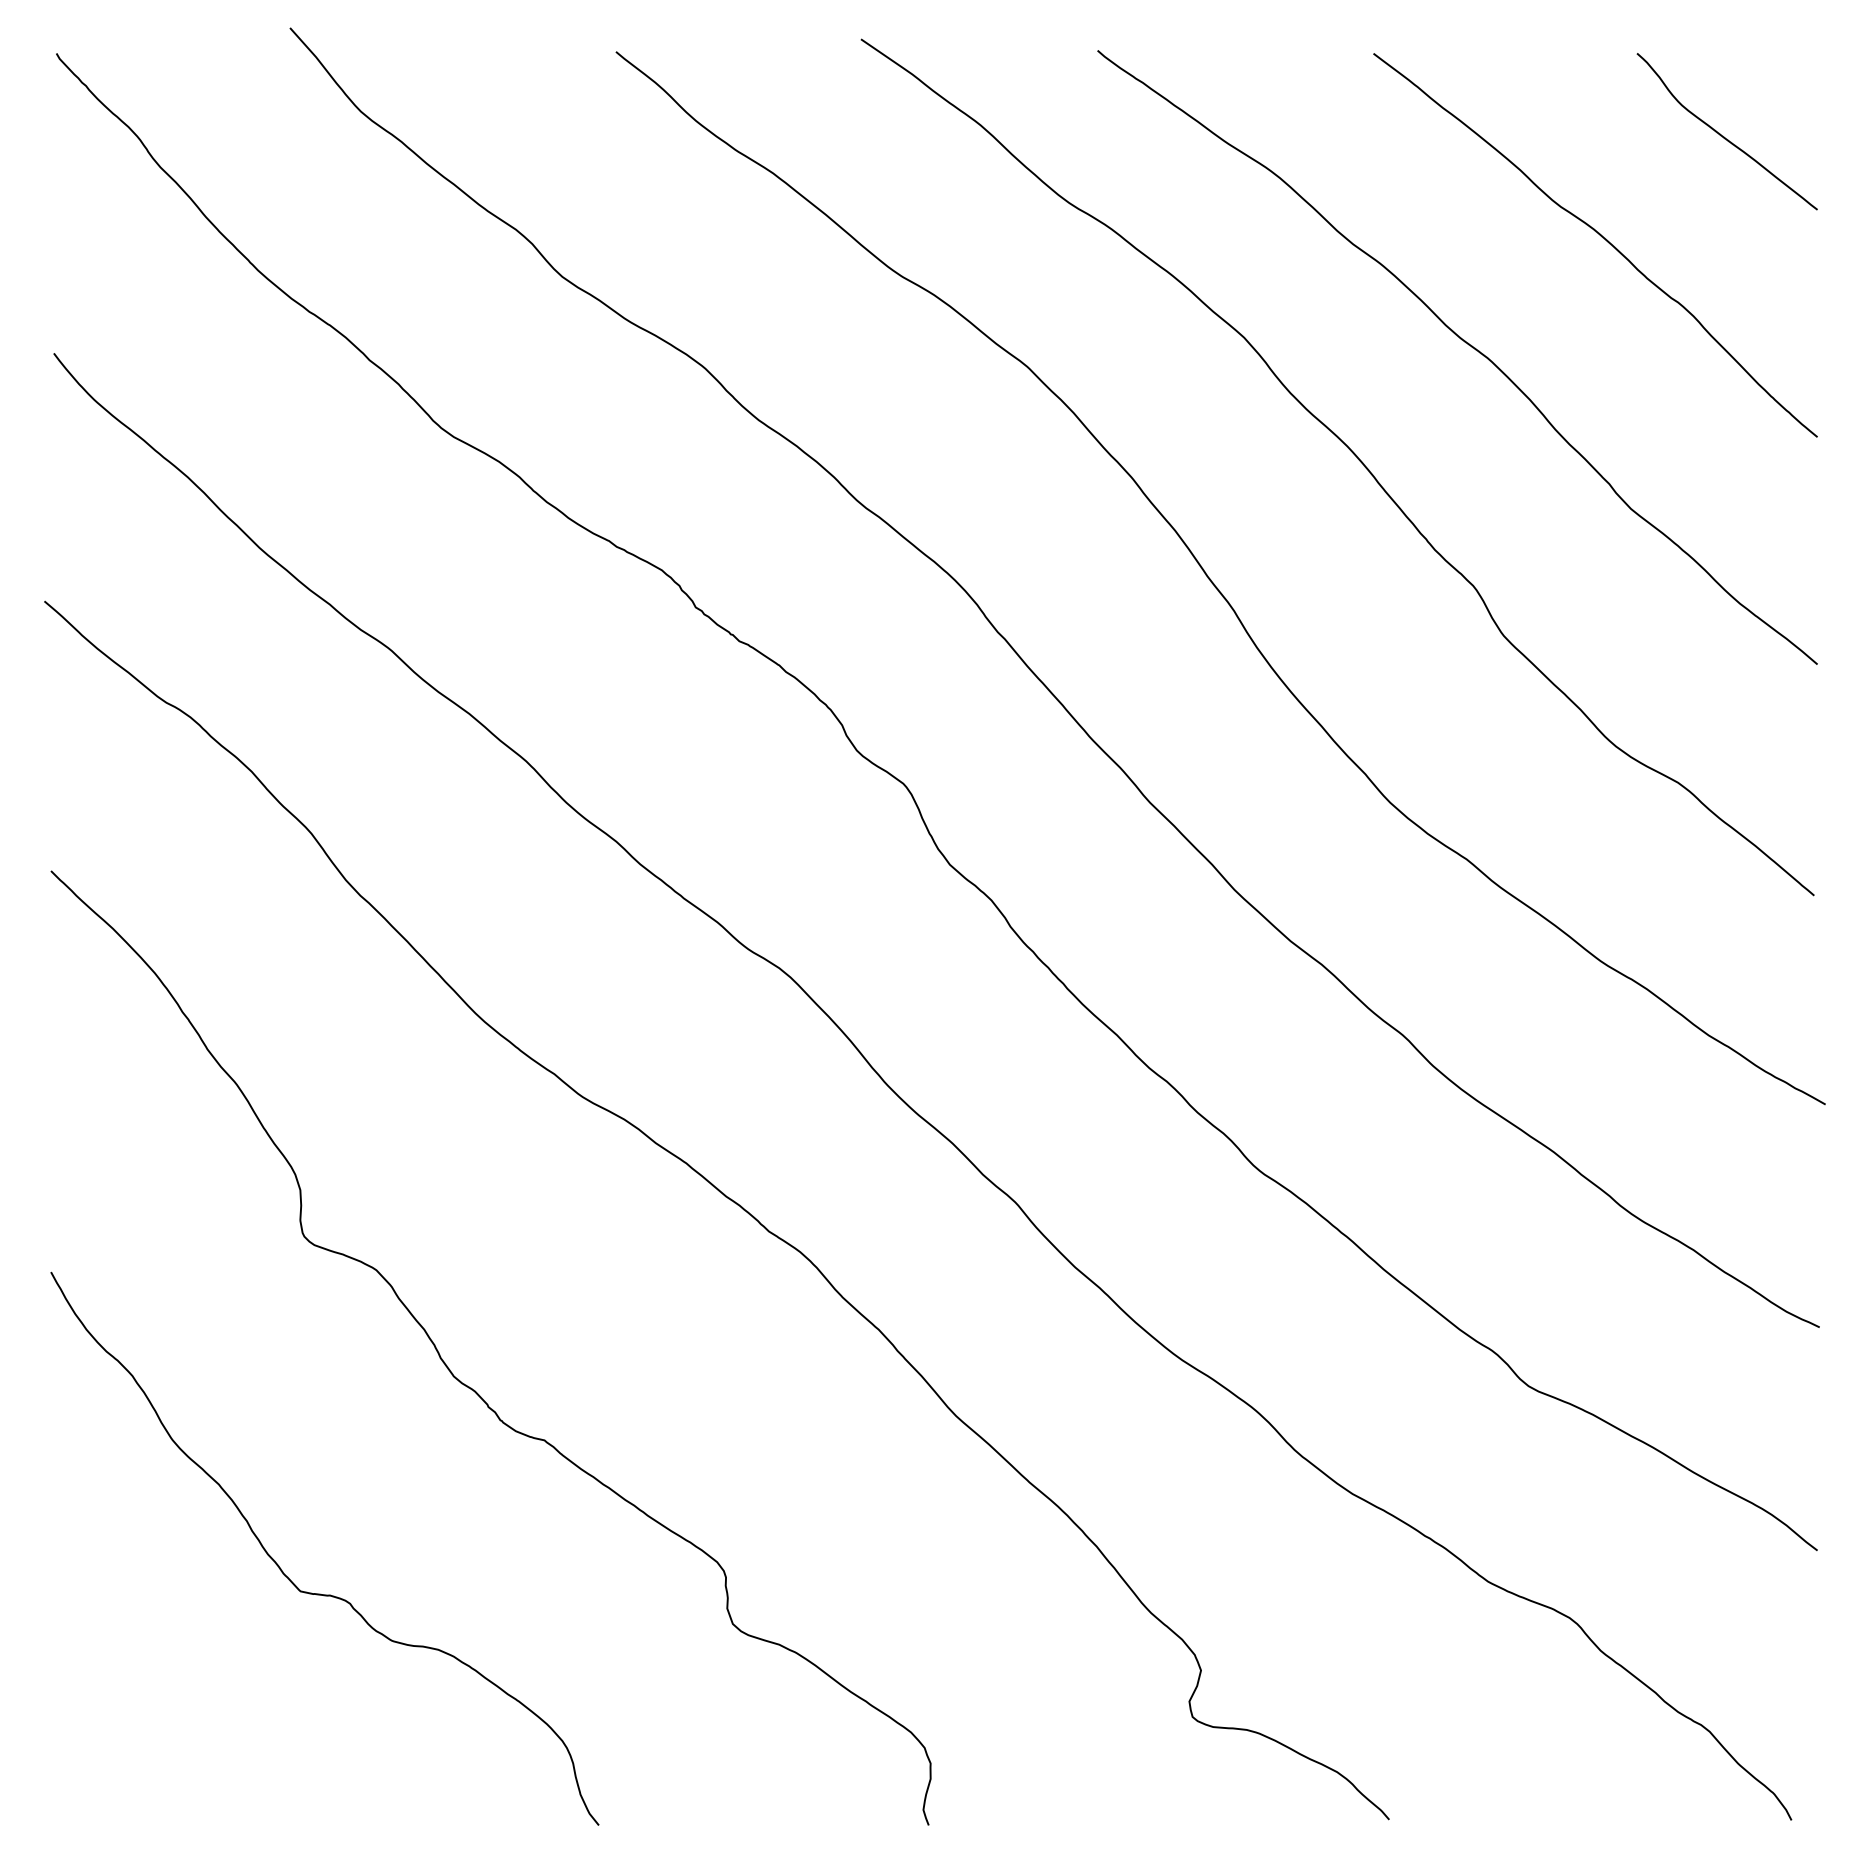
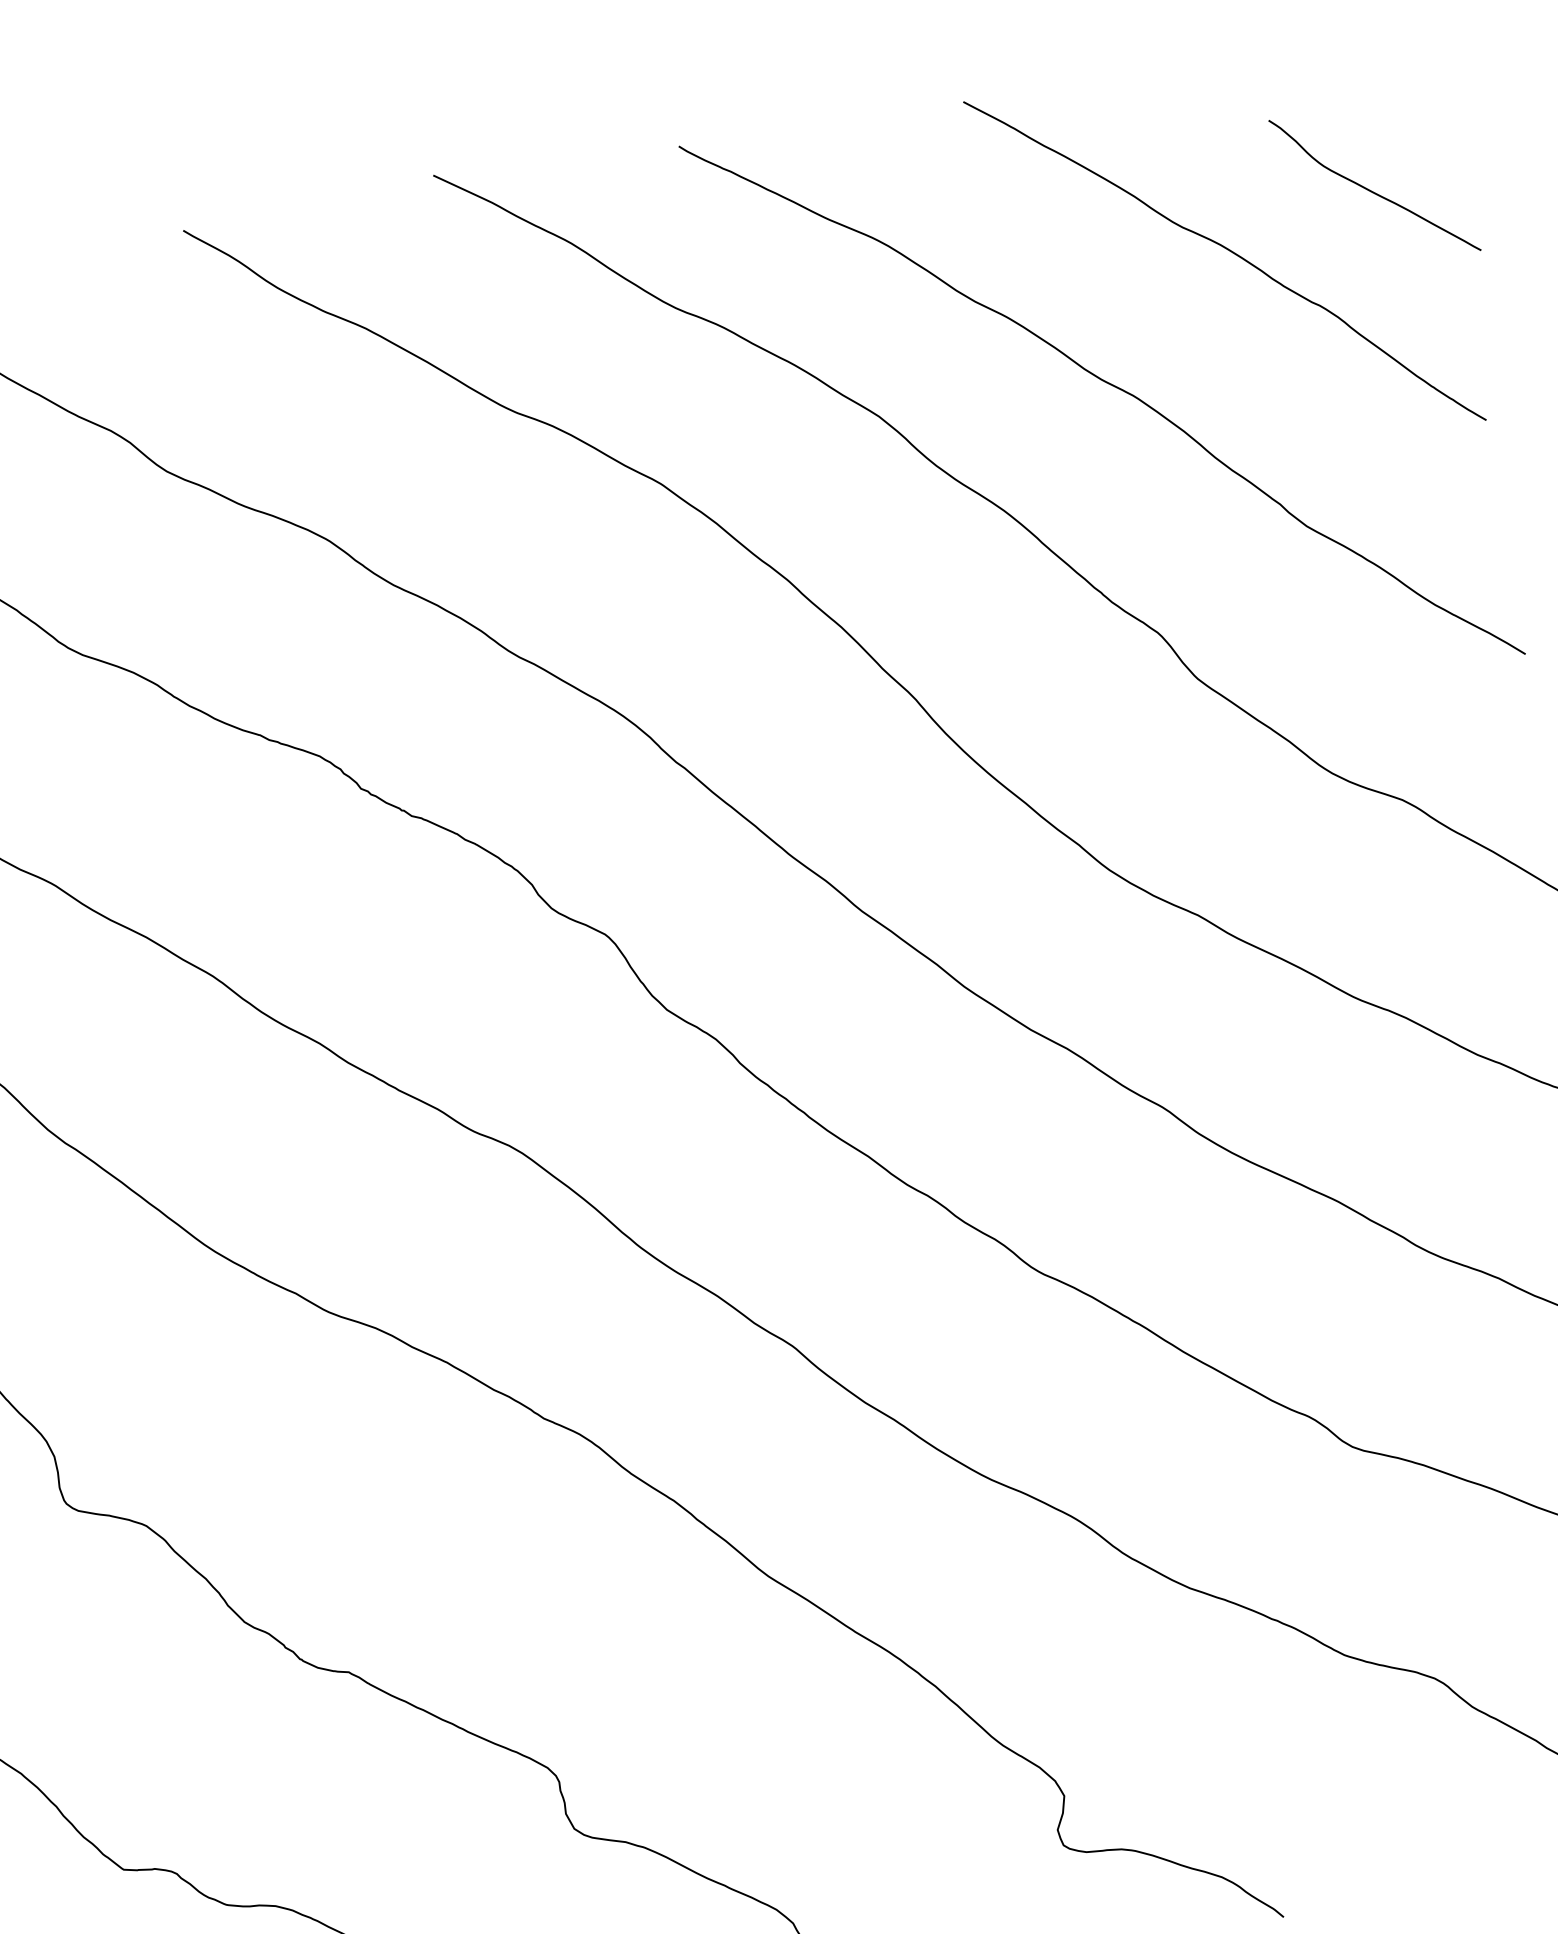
curve: (1724, 136) -> (1372, 190), moved

